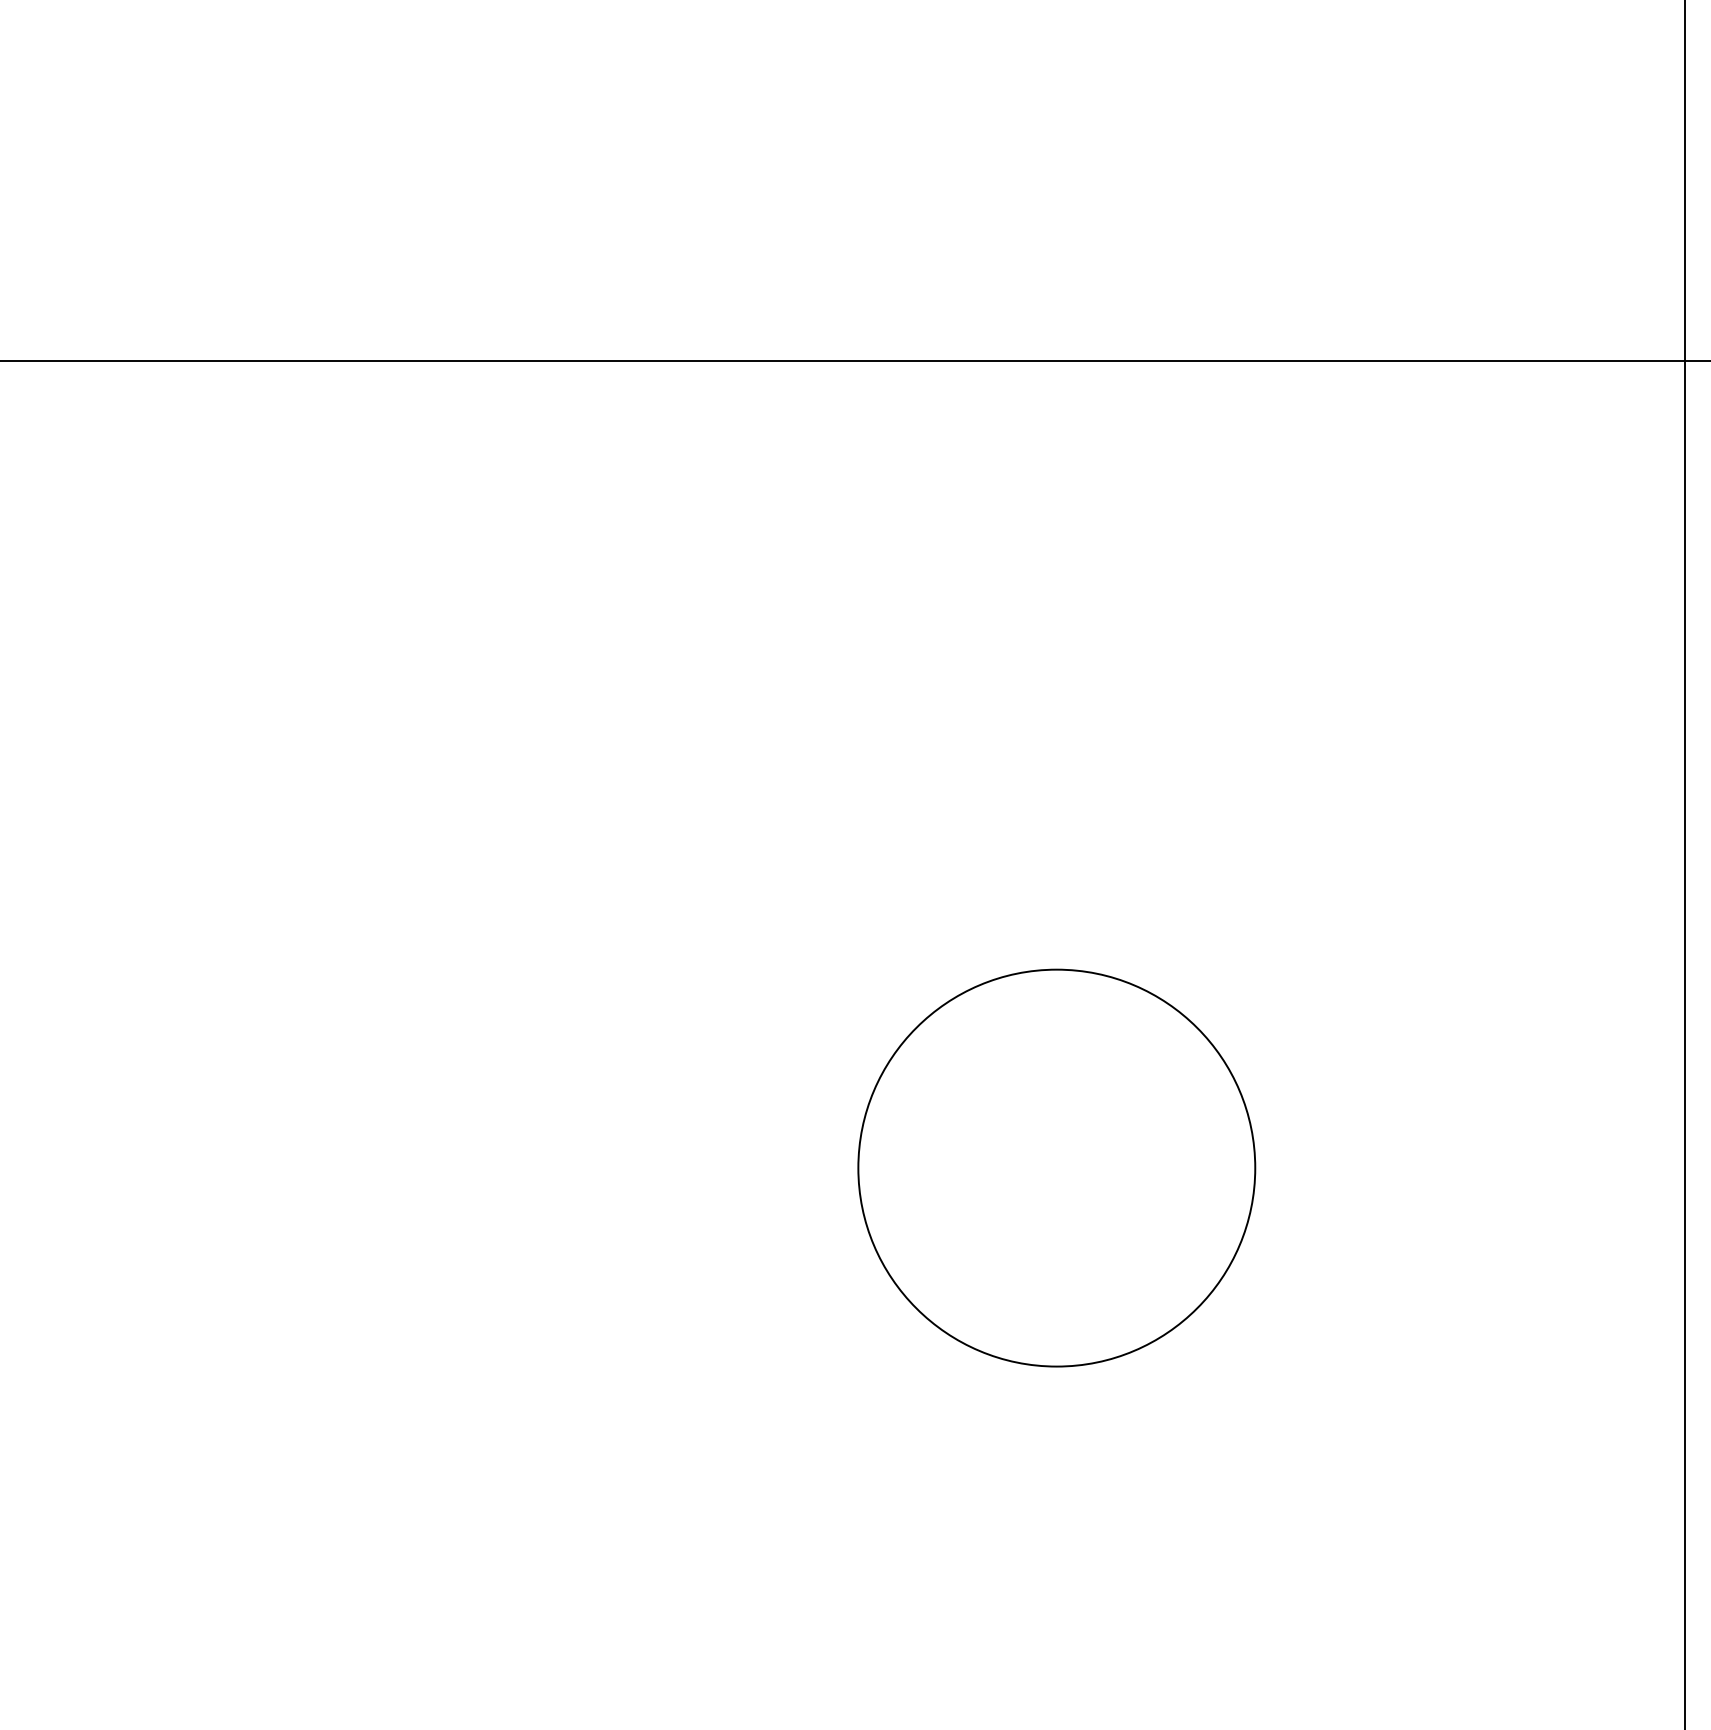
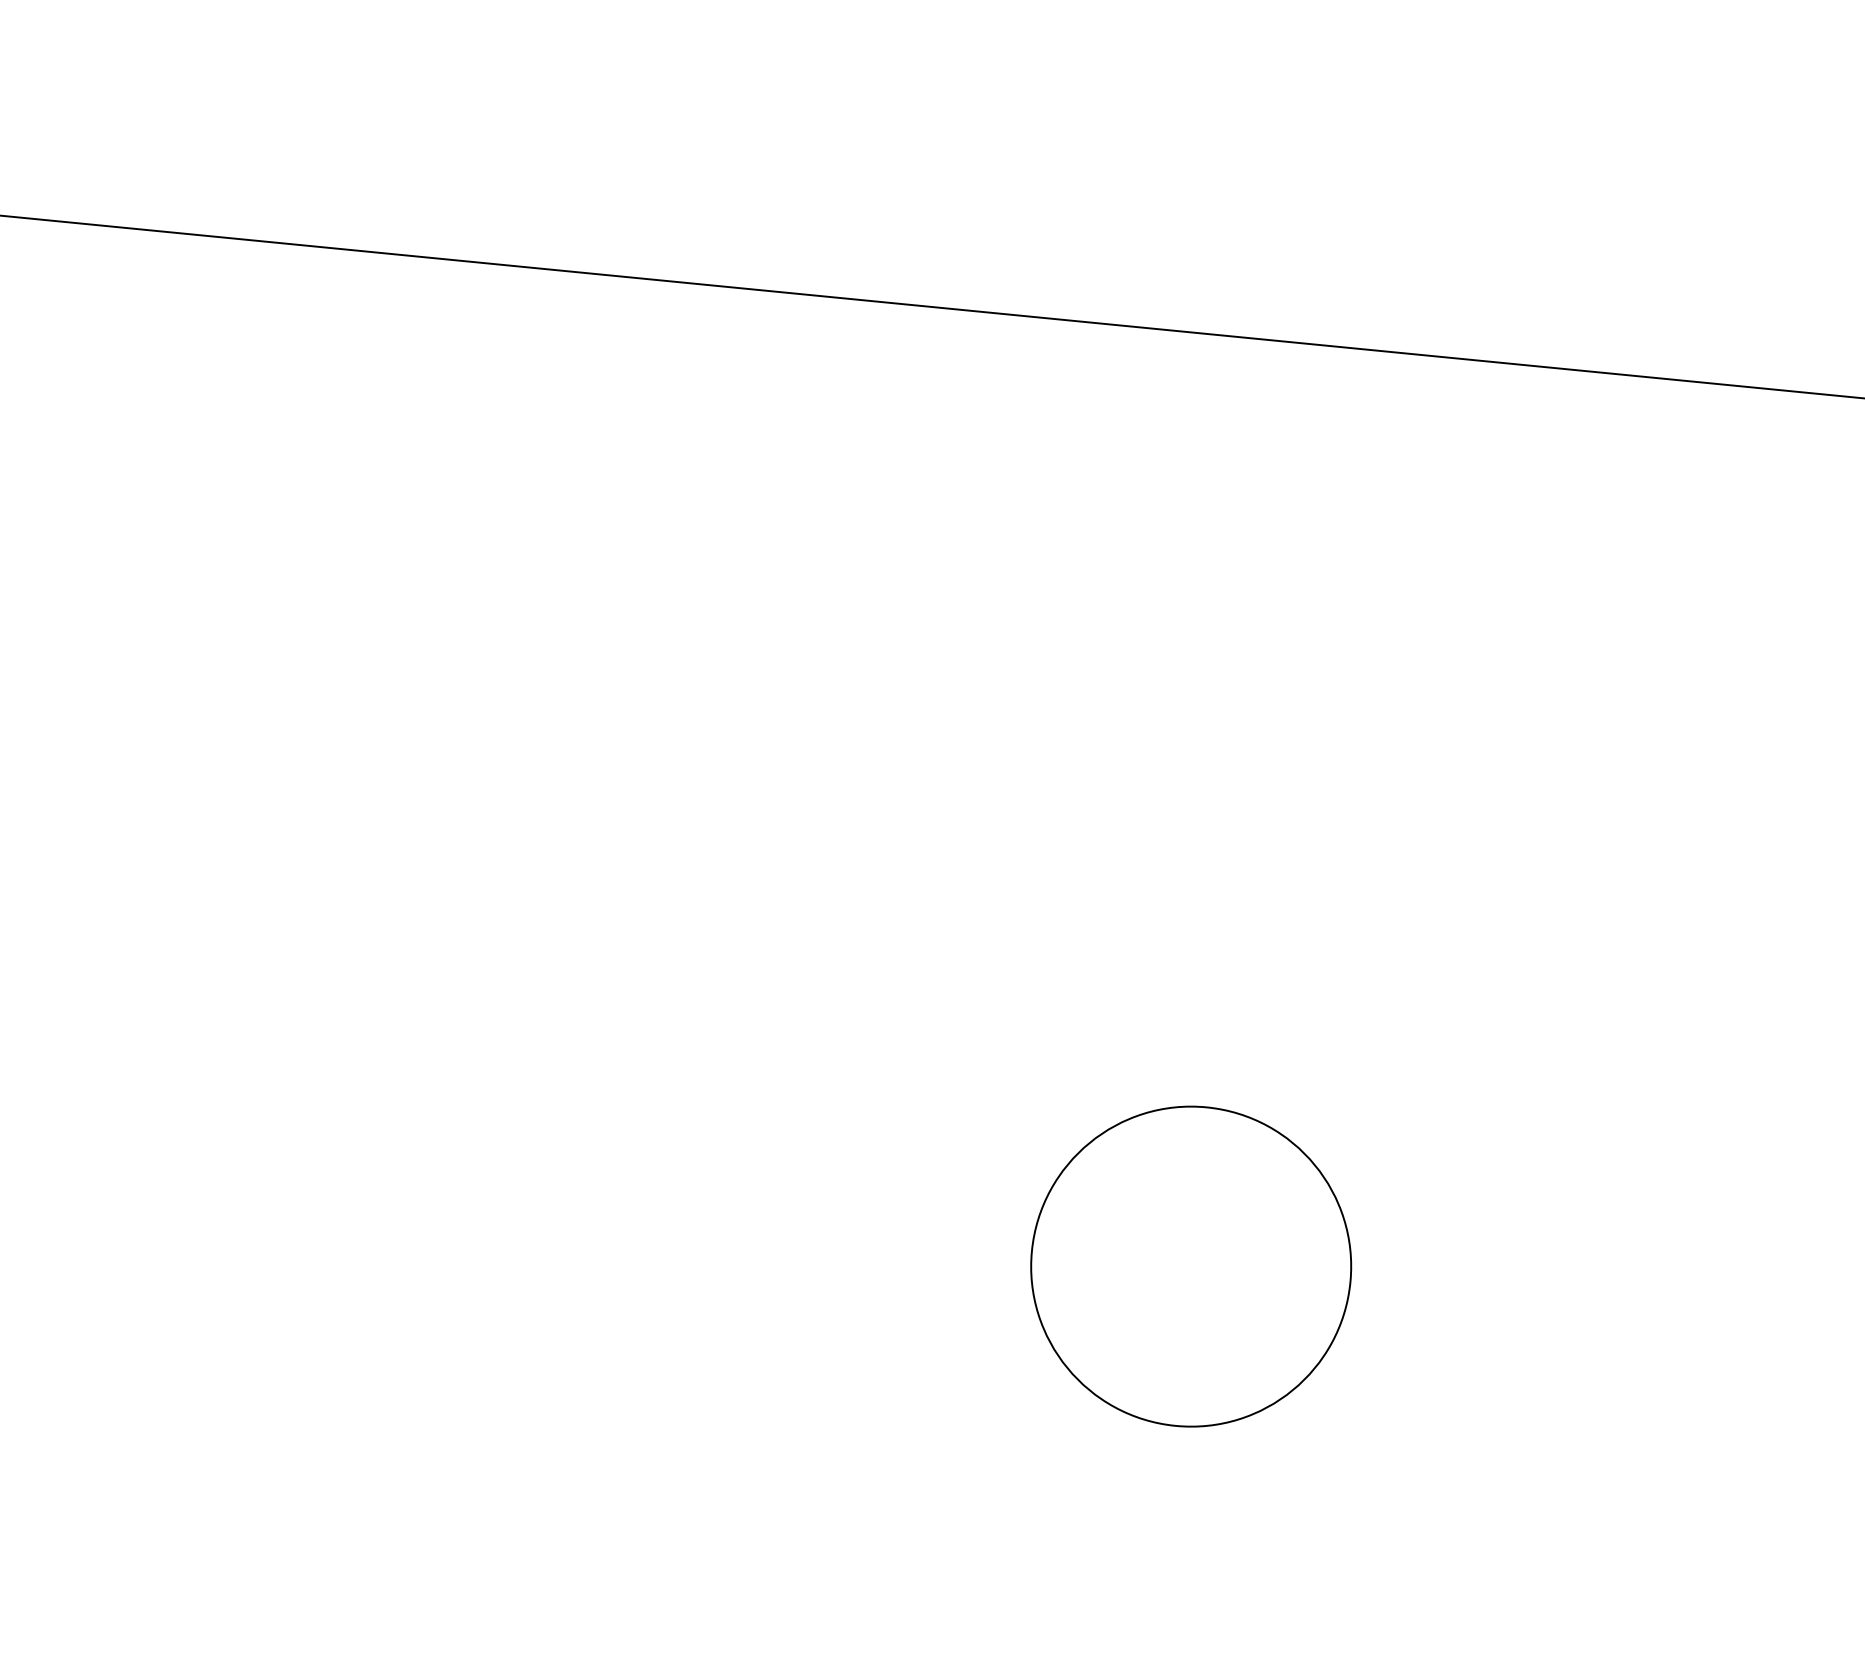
circle: (1056, 1167) -> (1190, 1265), size x0.7

